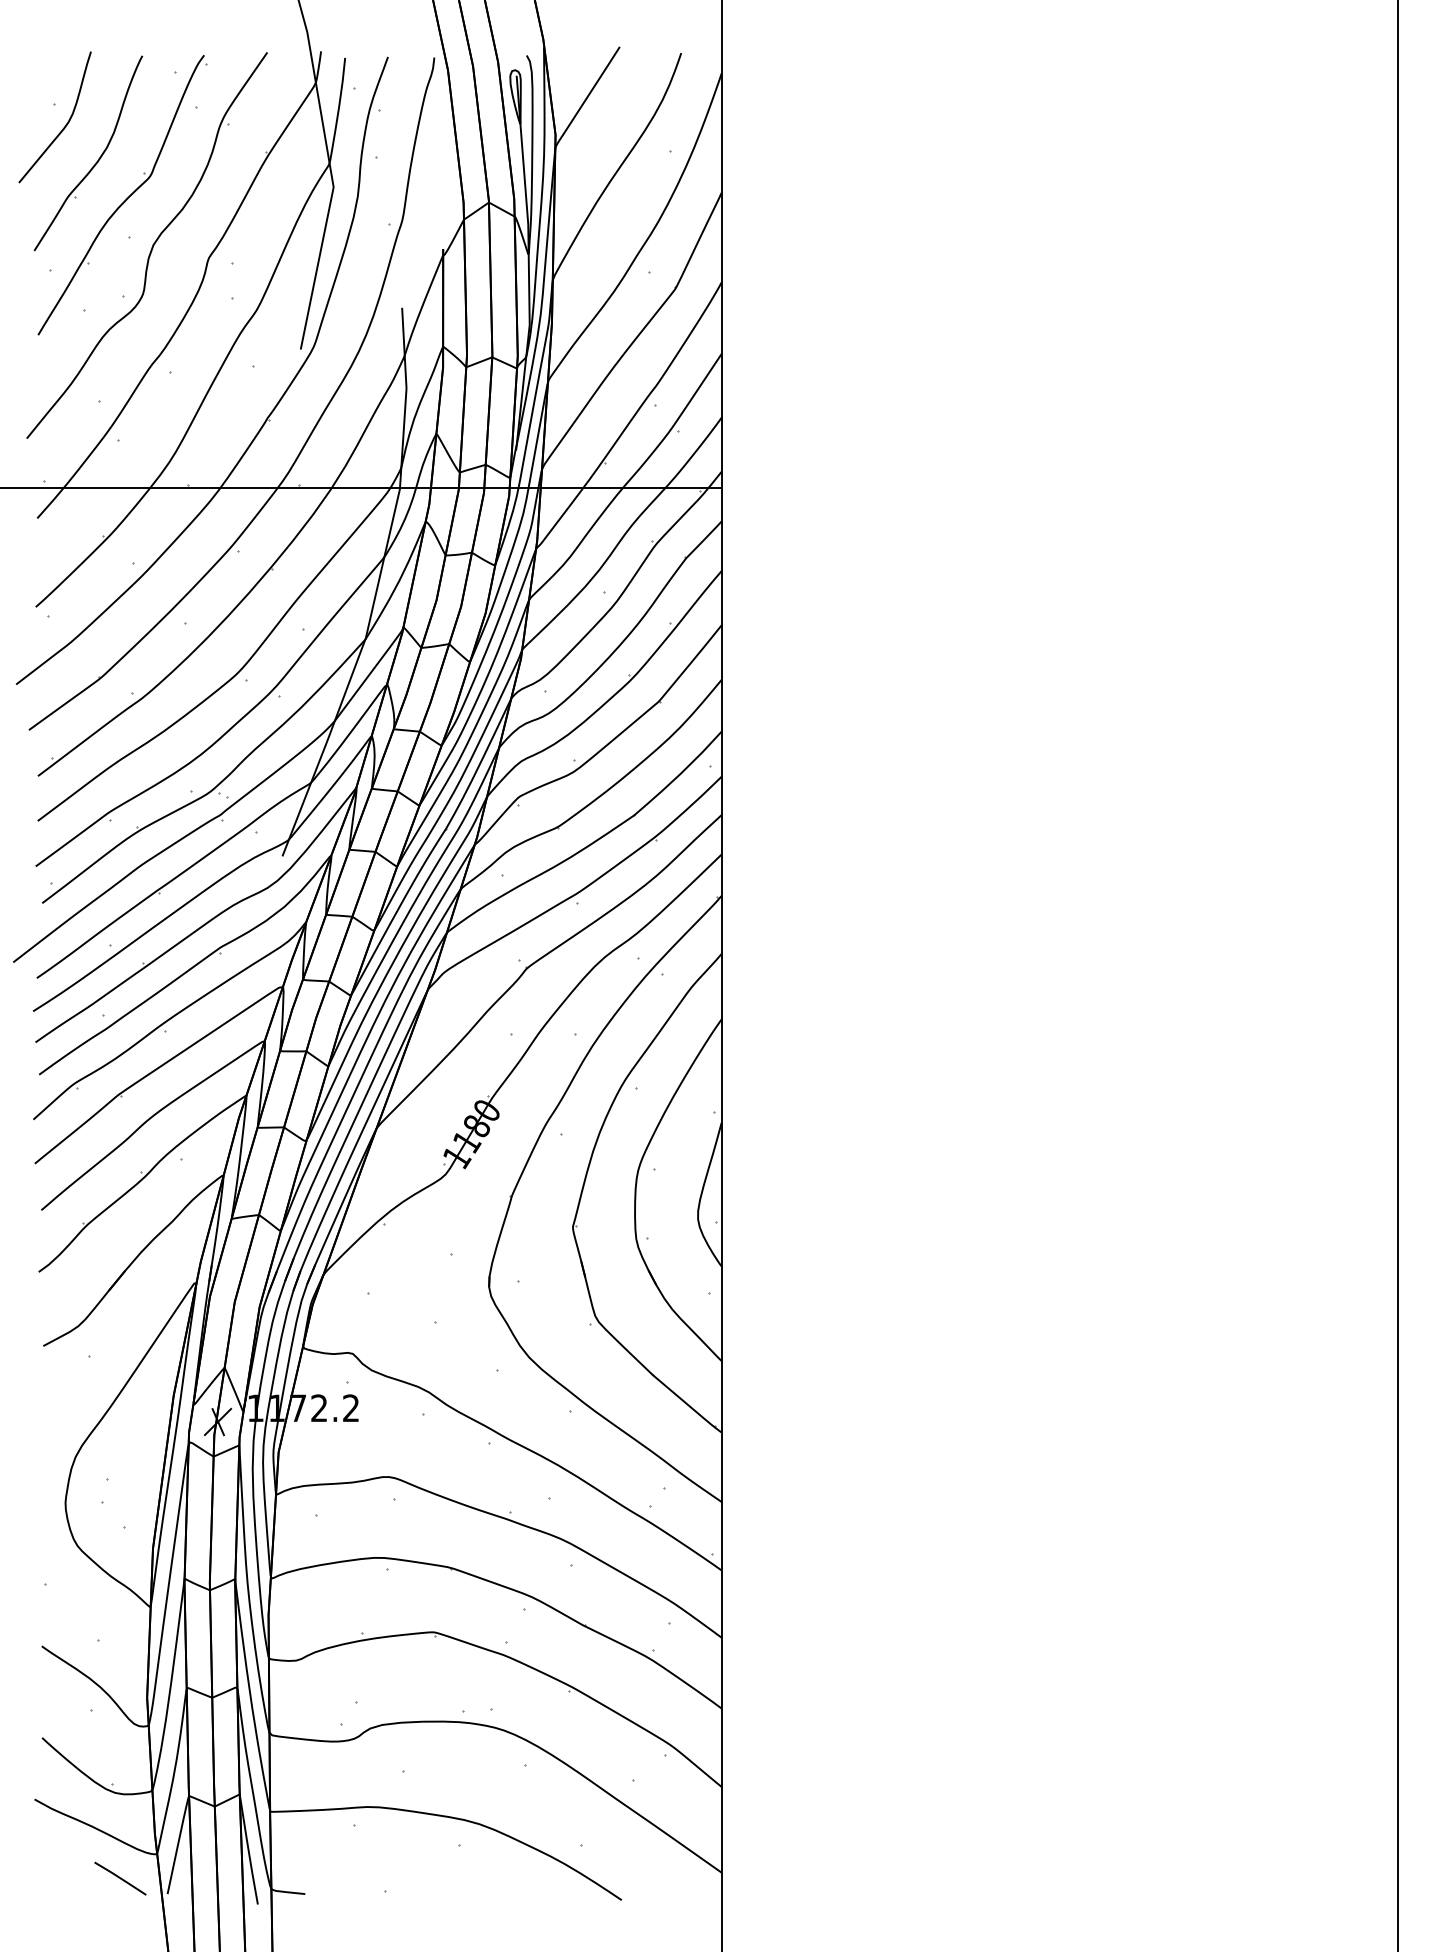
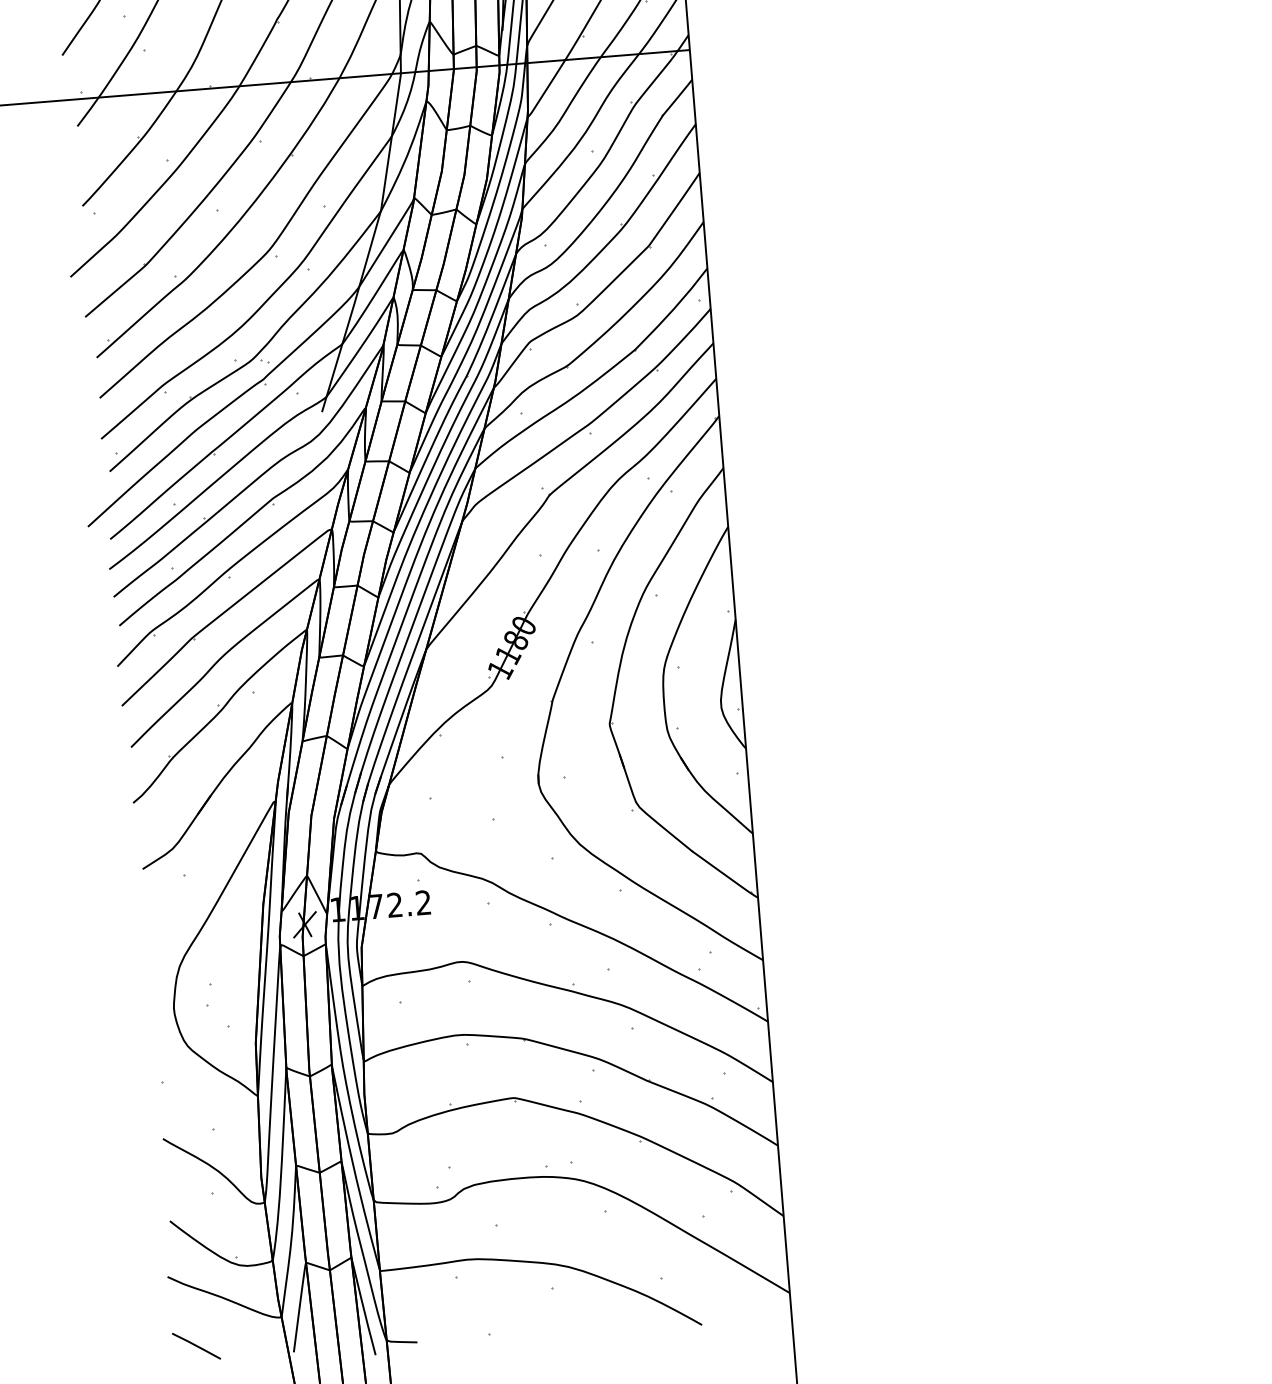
line: (120, 1878) -> (196, 1346), moved

